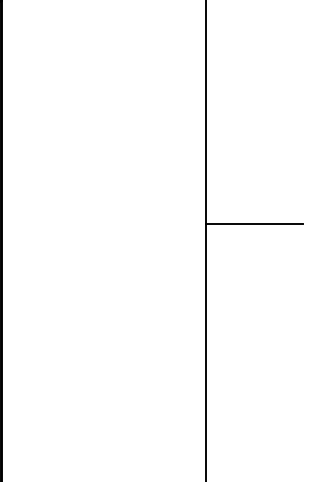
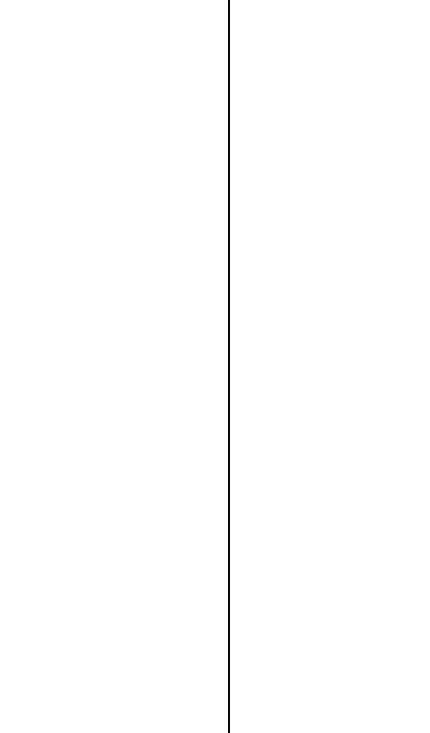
line: (254, 224) -> (306, 358), removed

